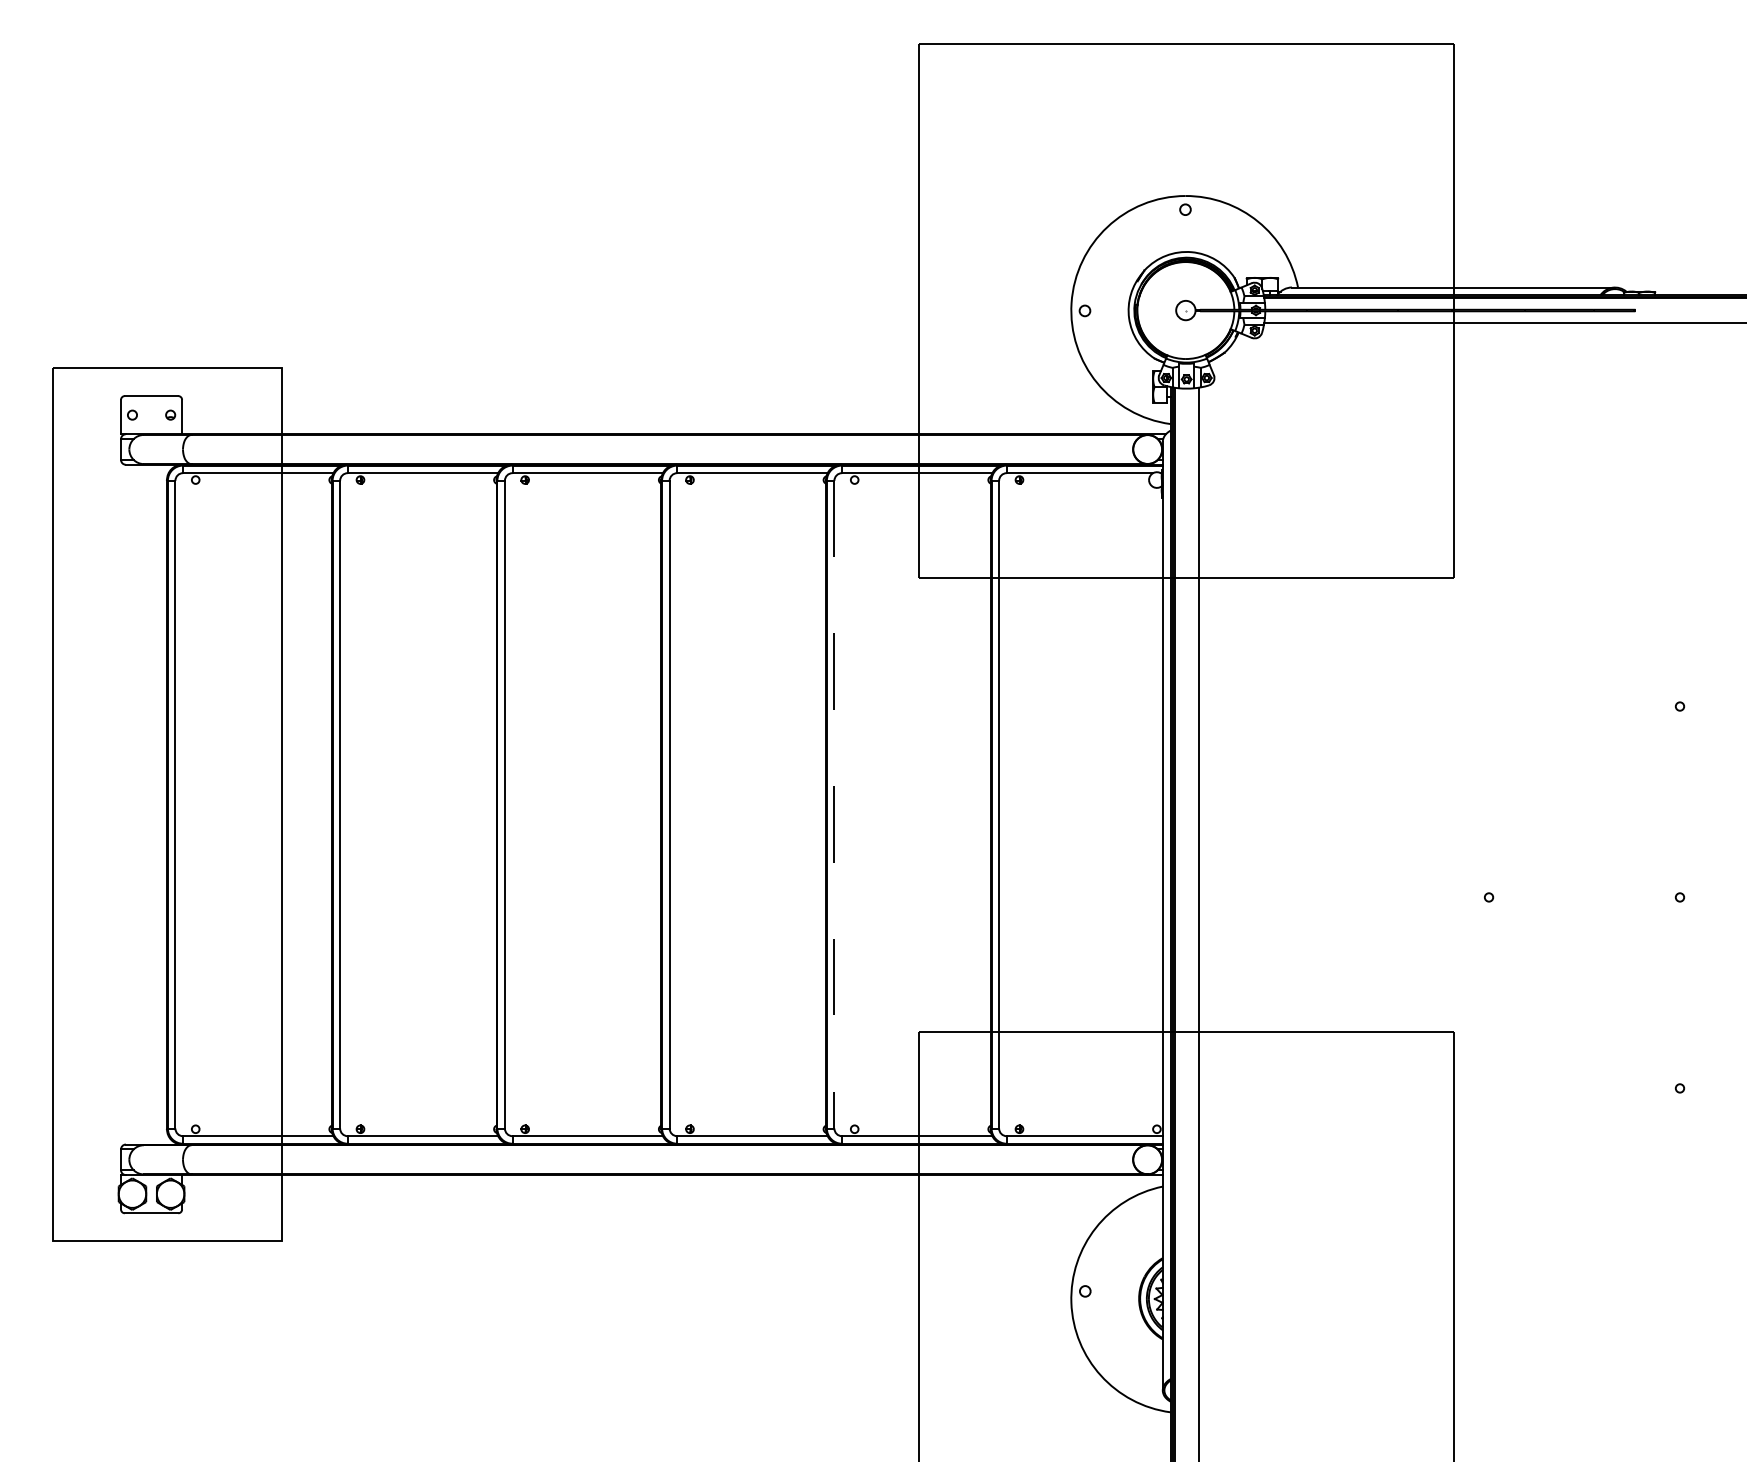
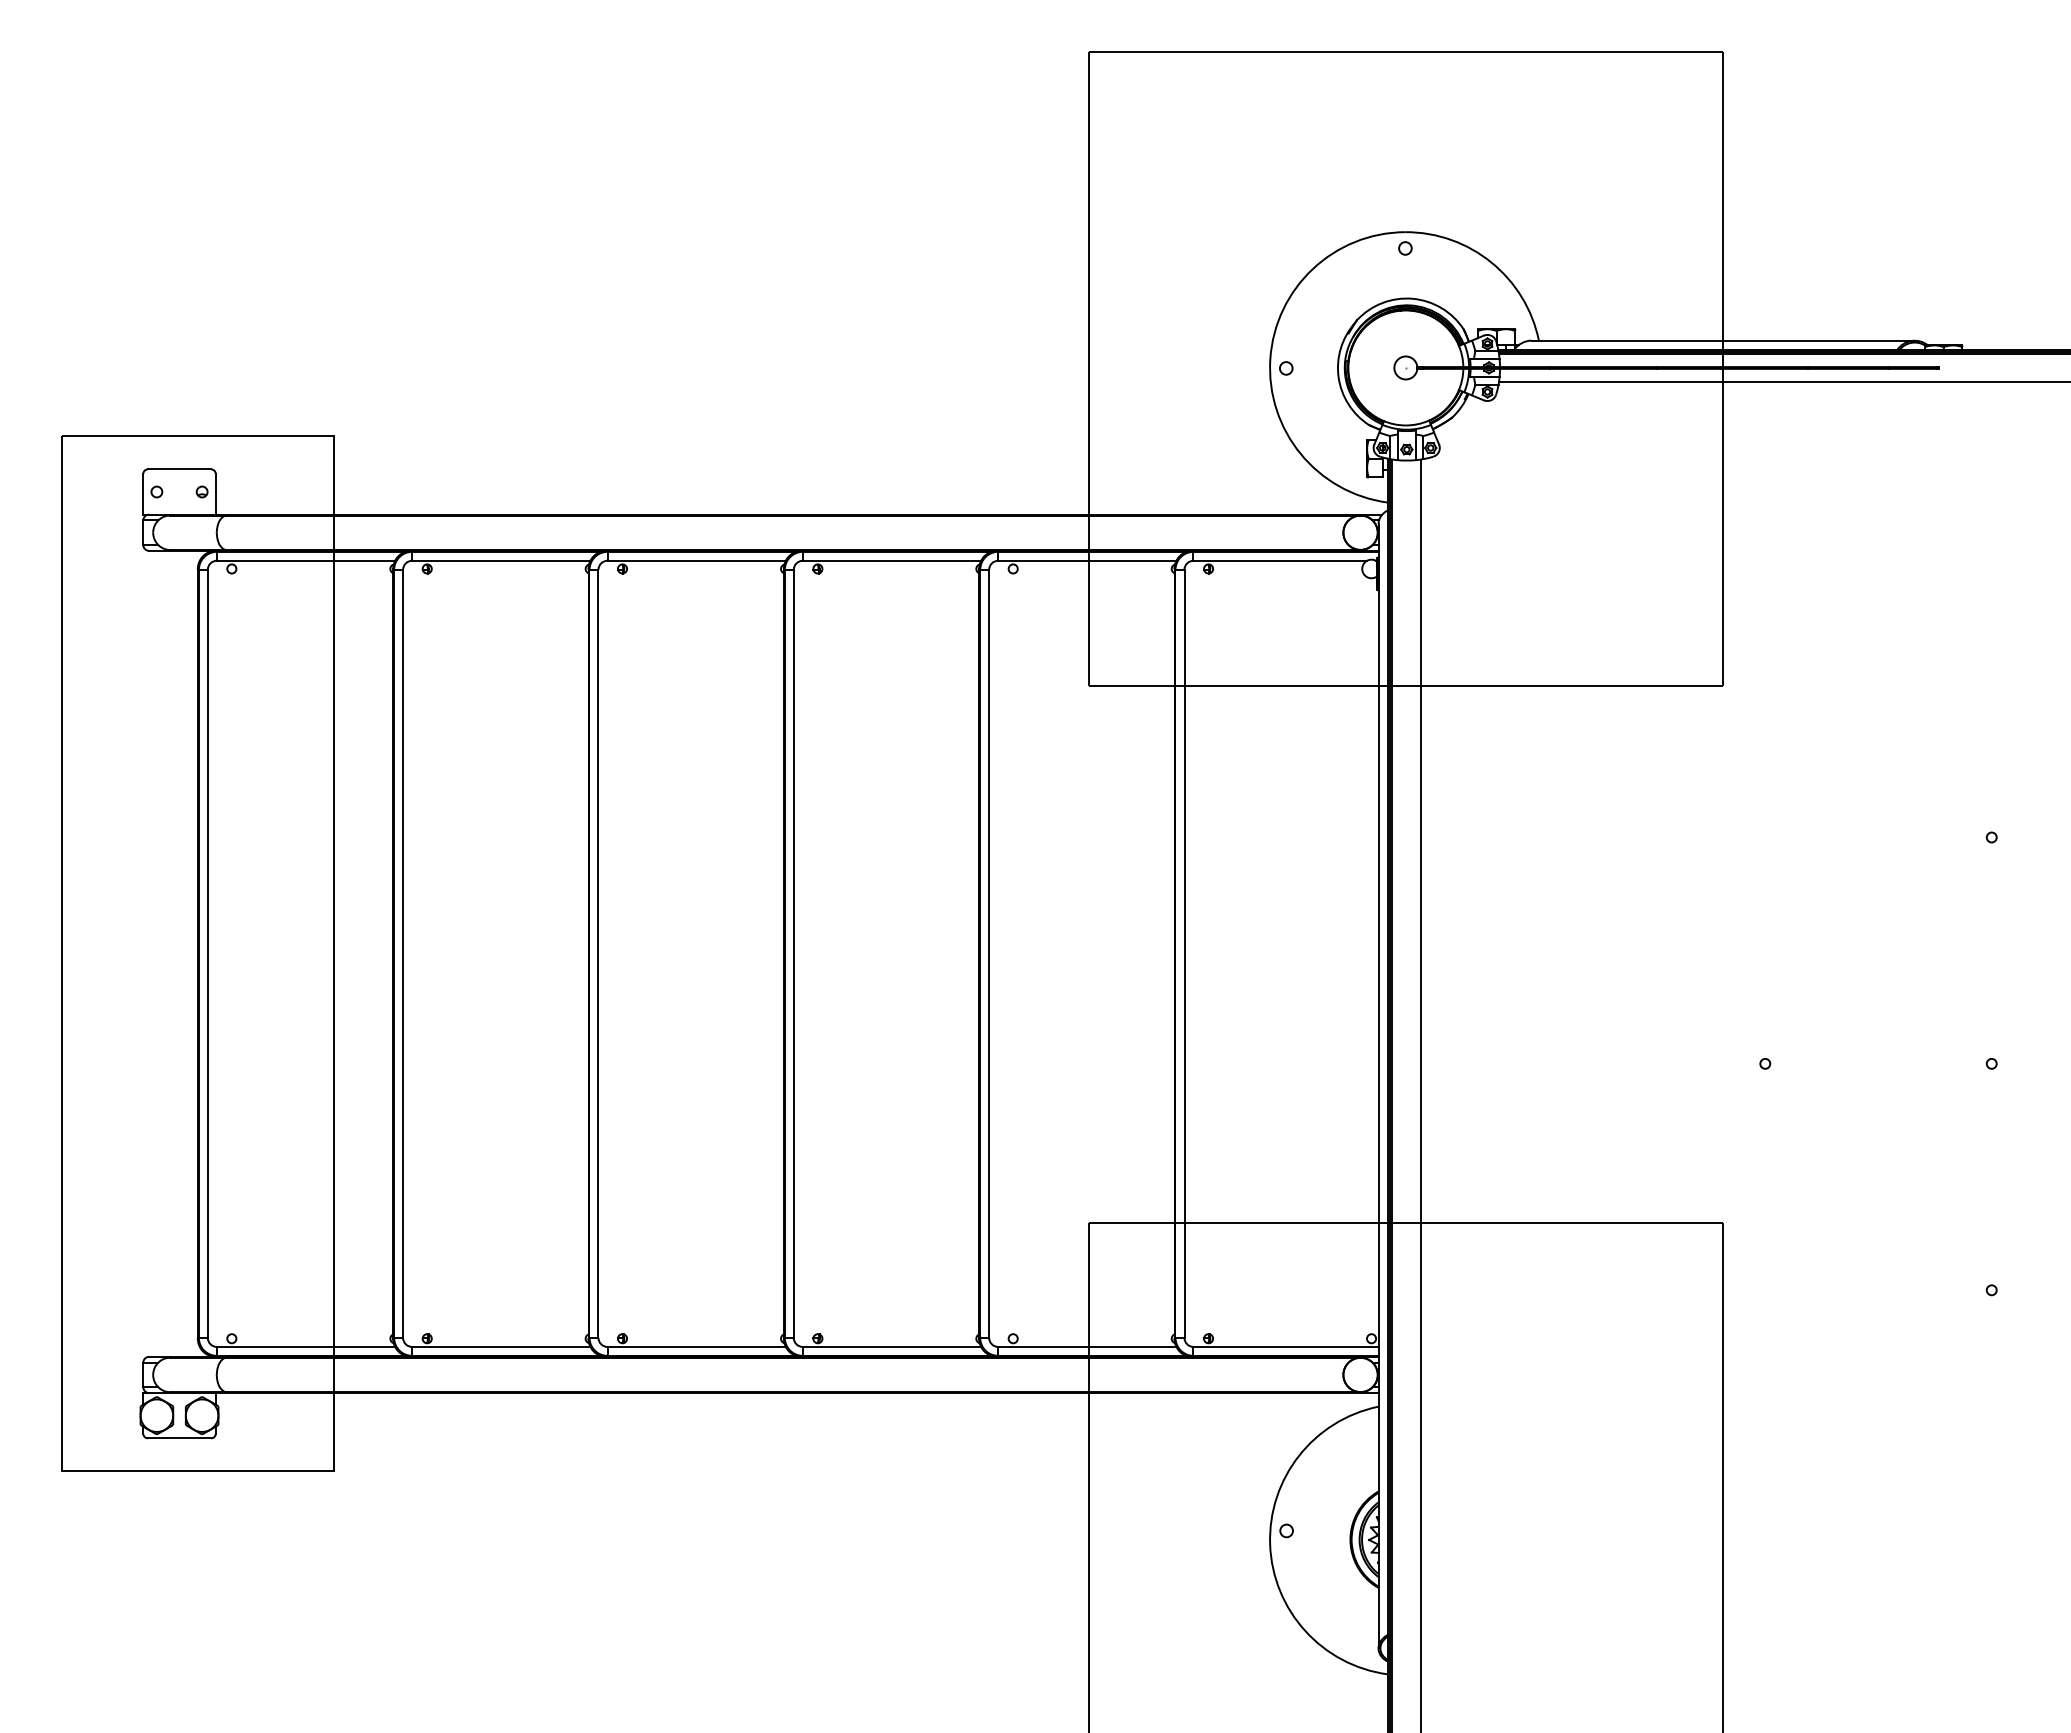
line: (834, 805) -> (989, 954), dashed -> solid

